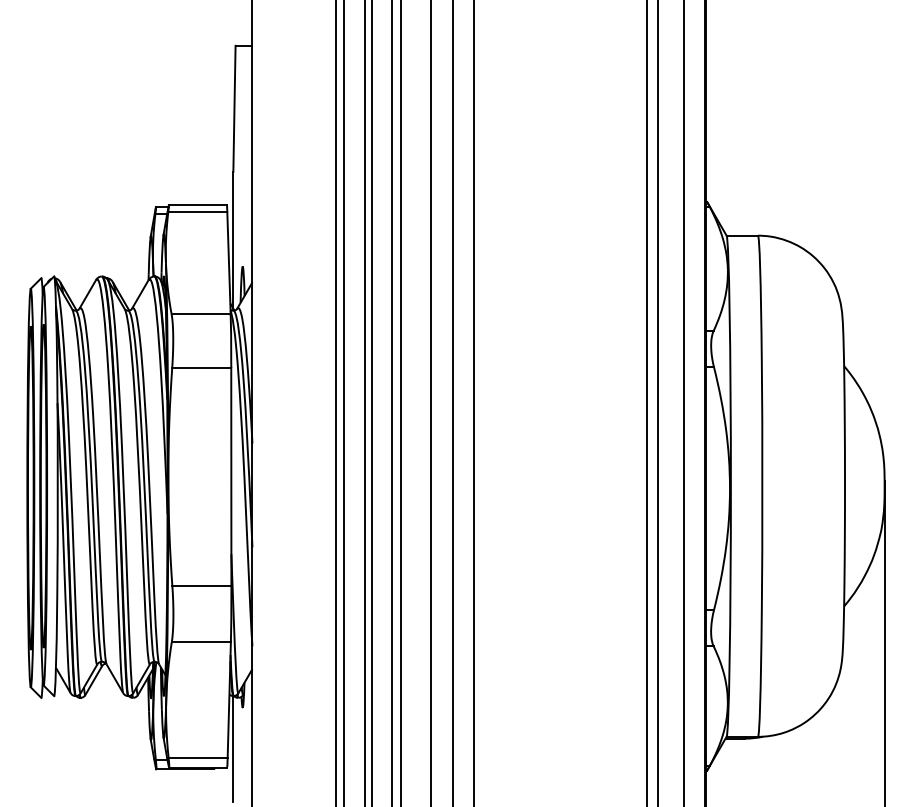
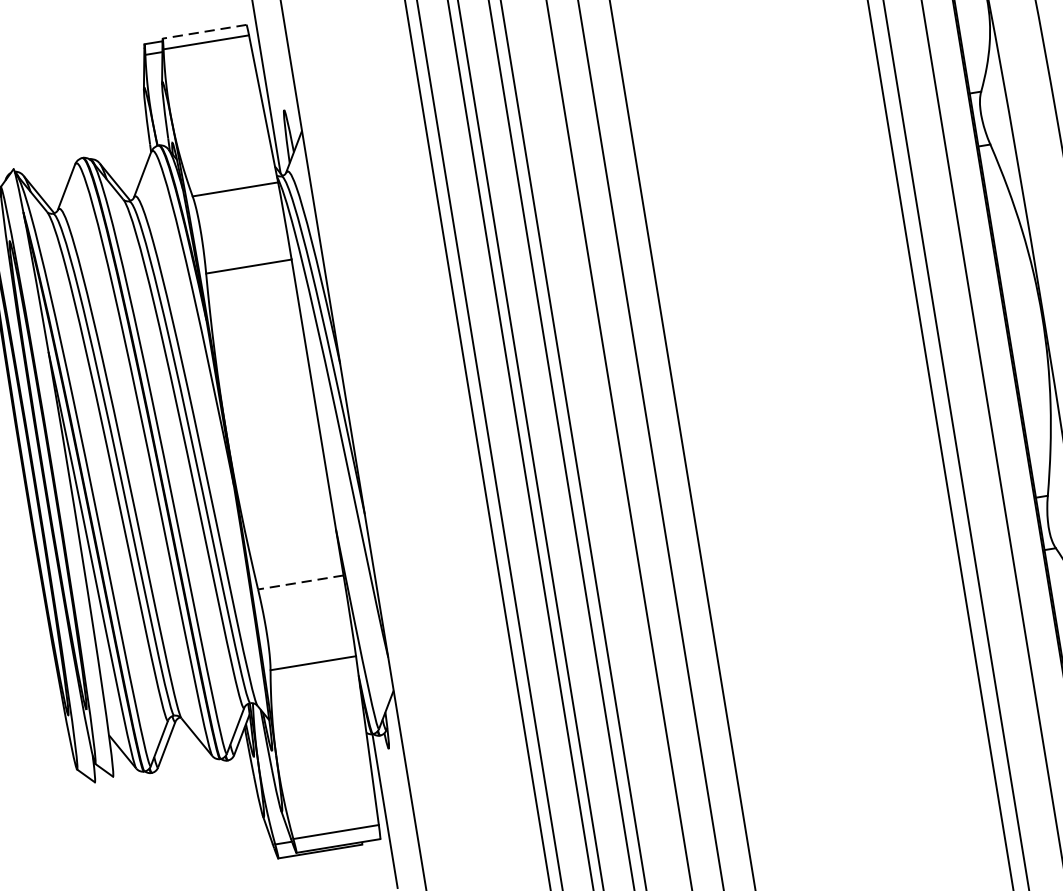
line: (197, 205) -> (204, 32), solid -> dashed
line: (201, 586) -> (300, 583), solid -> dashed

